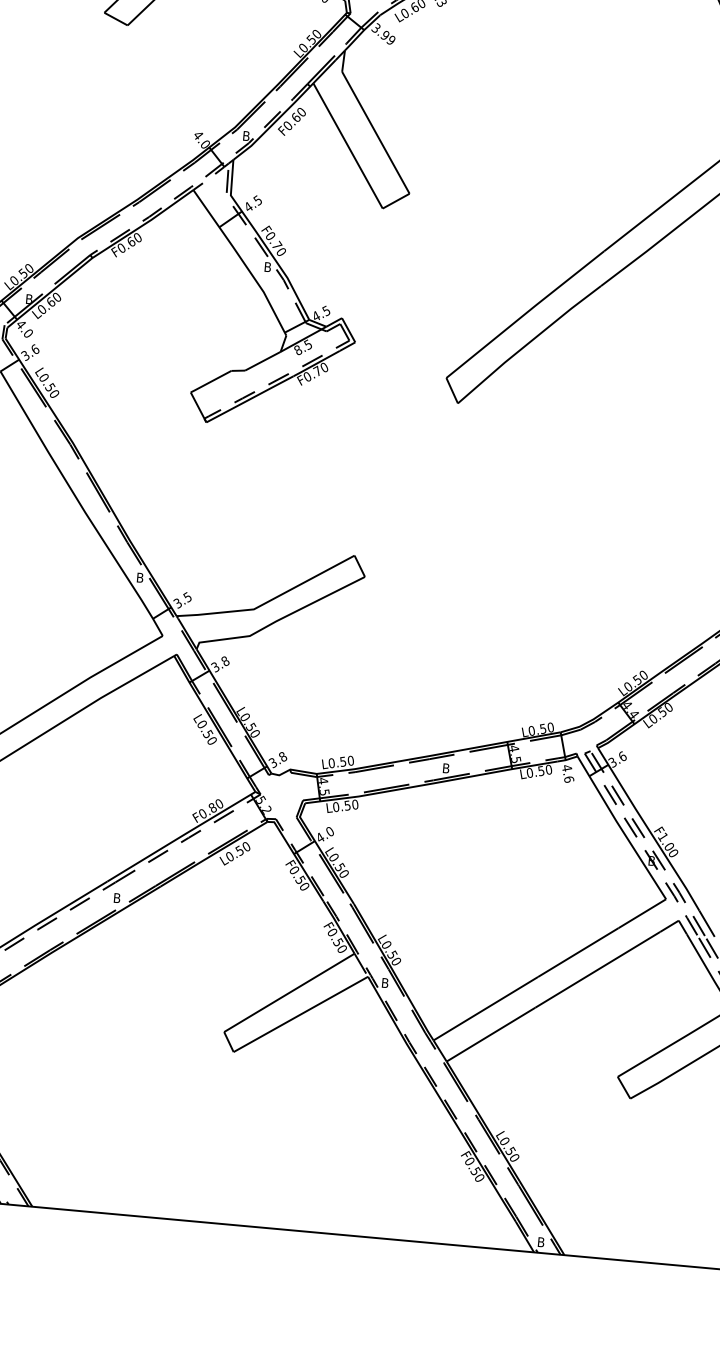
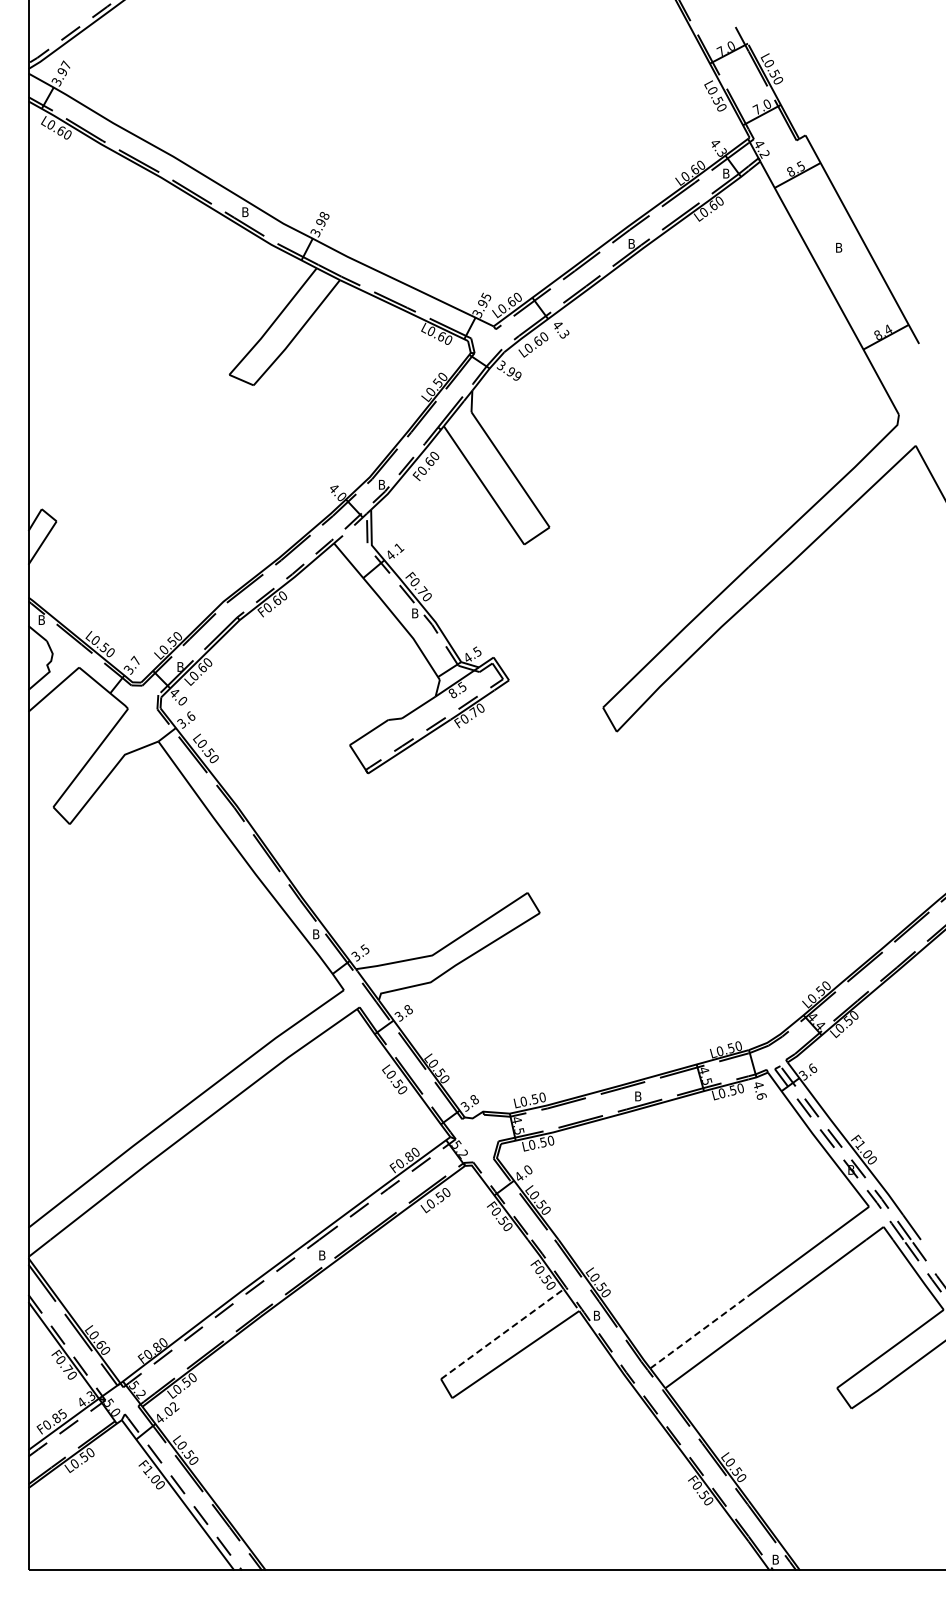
text: (258, 200) -> (399, 547), 4.5 -> 4.1
line: (289, 992) -> (502, 1333), solid -> dashed
line: (485, 1008) -> (699, 1331), solid -> dashed

